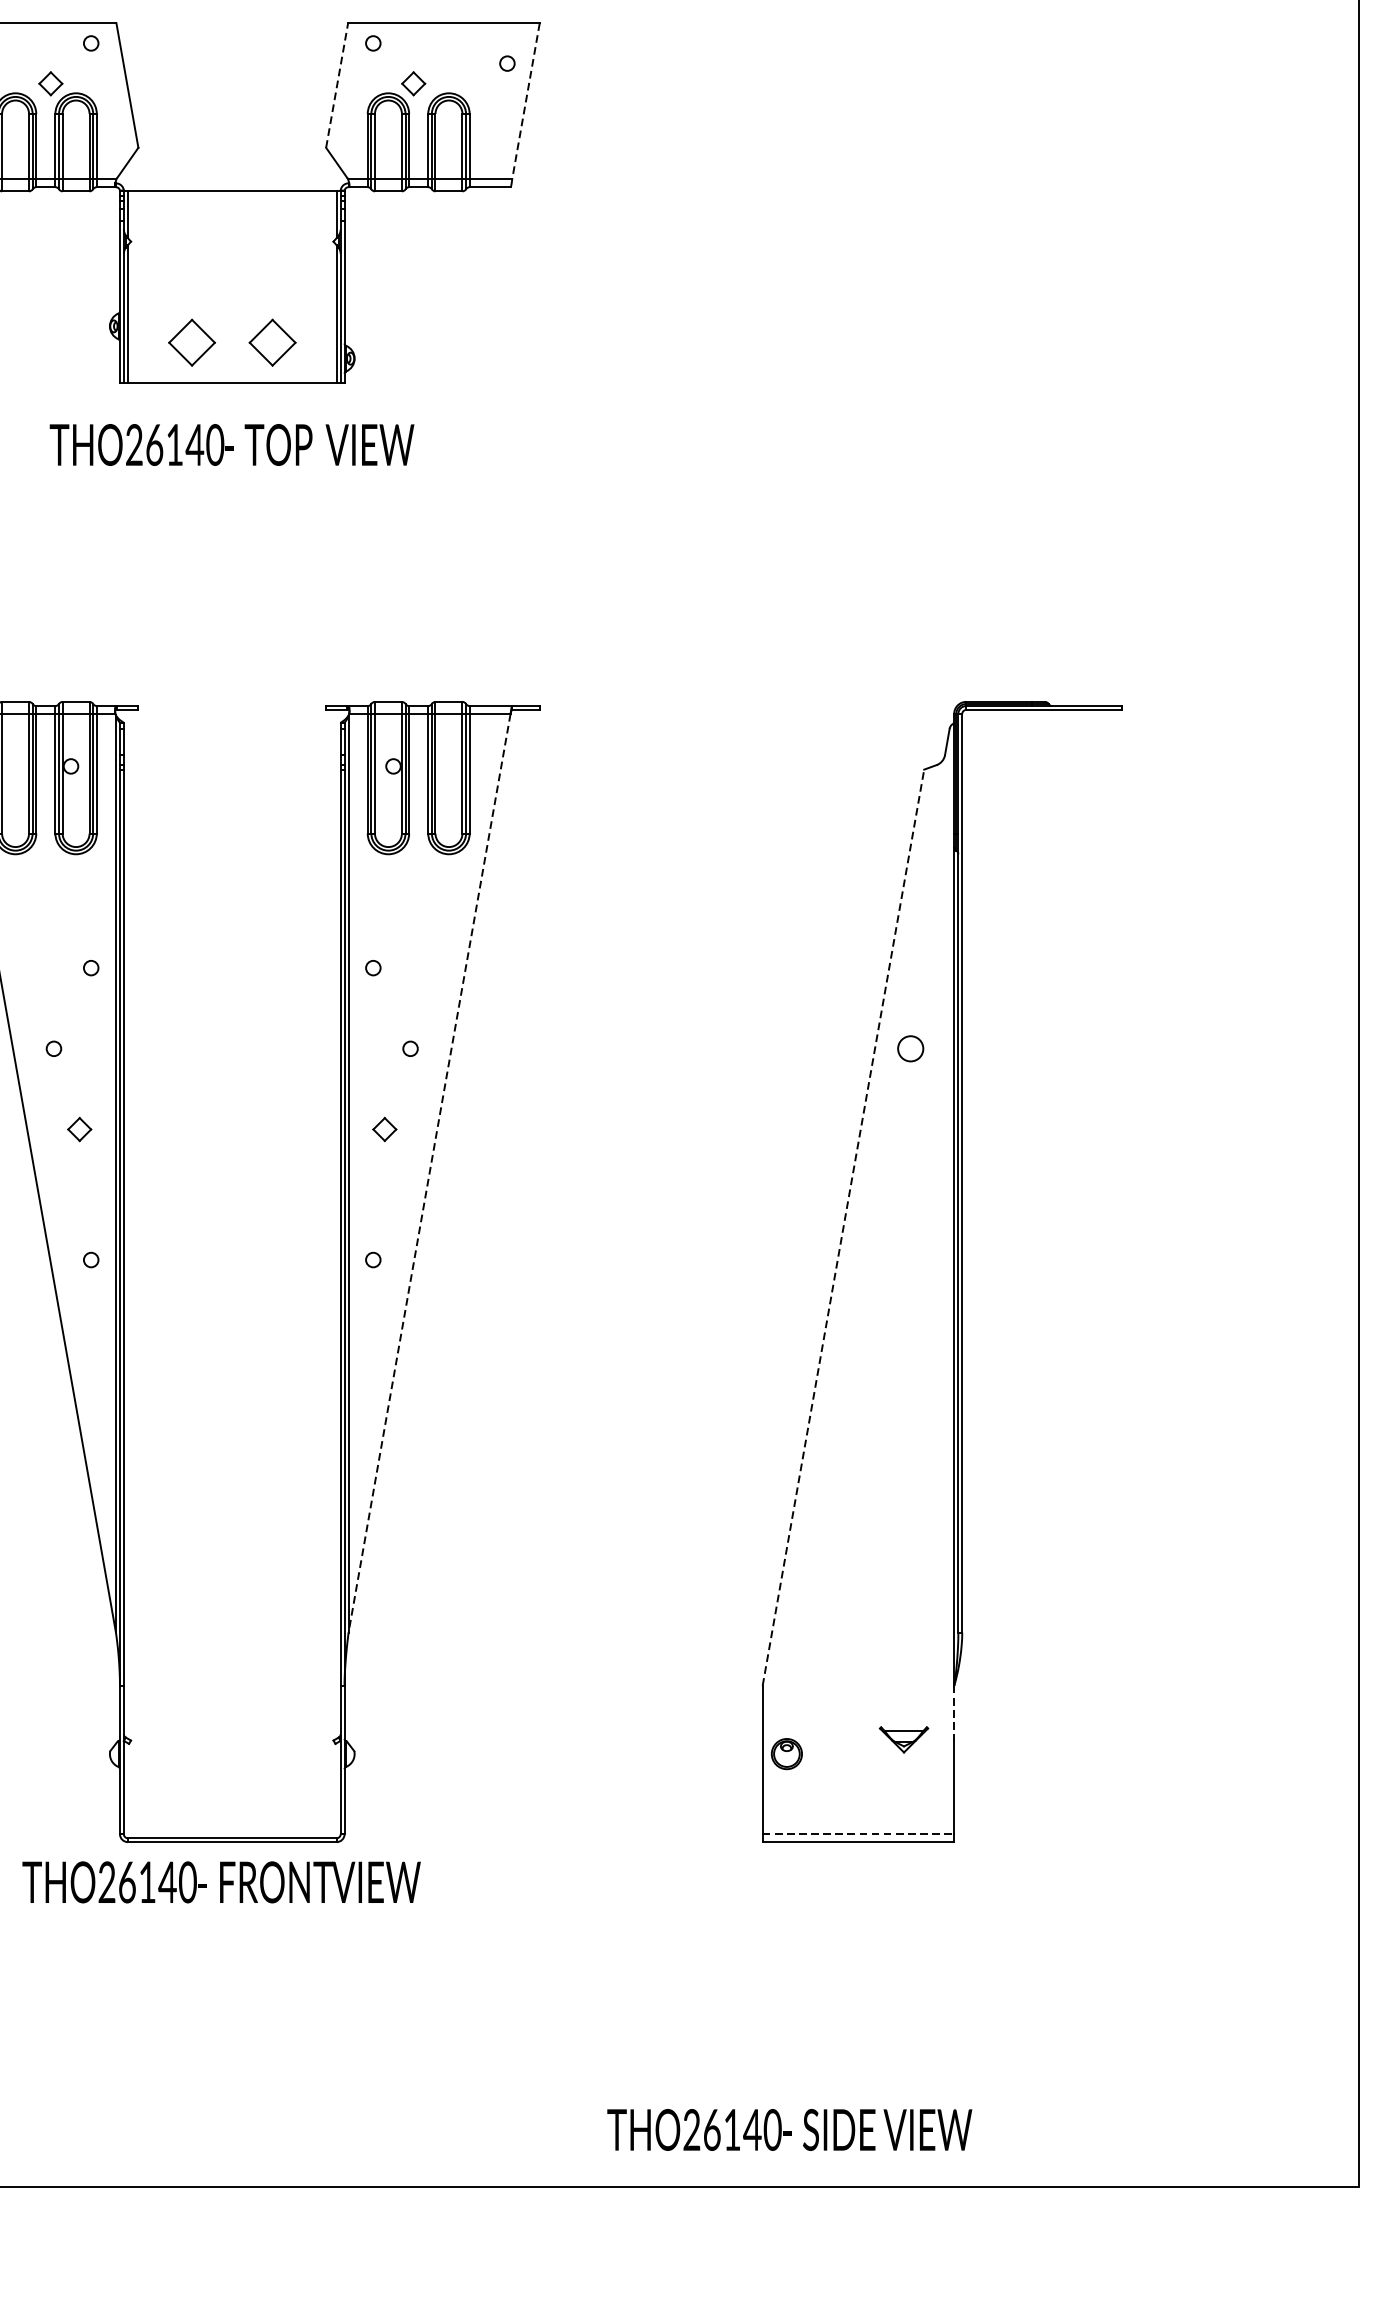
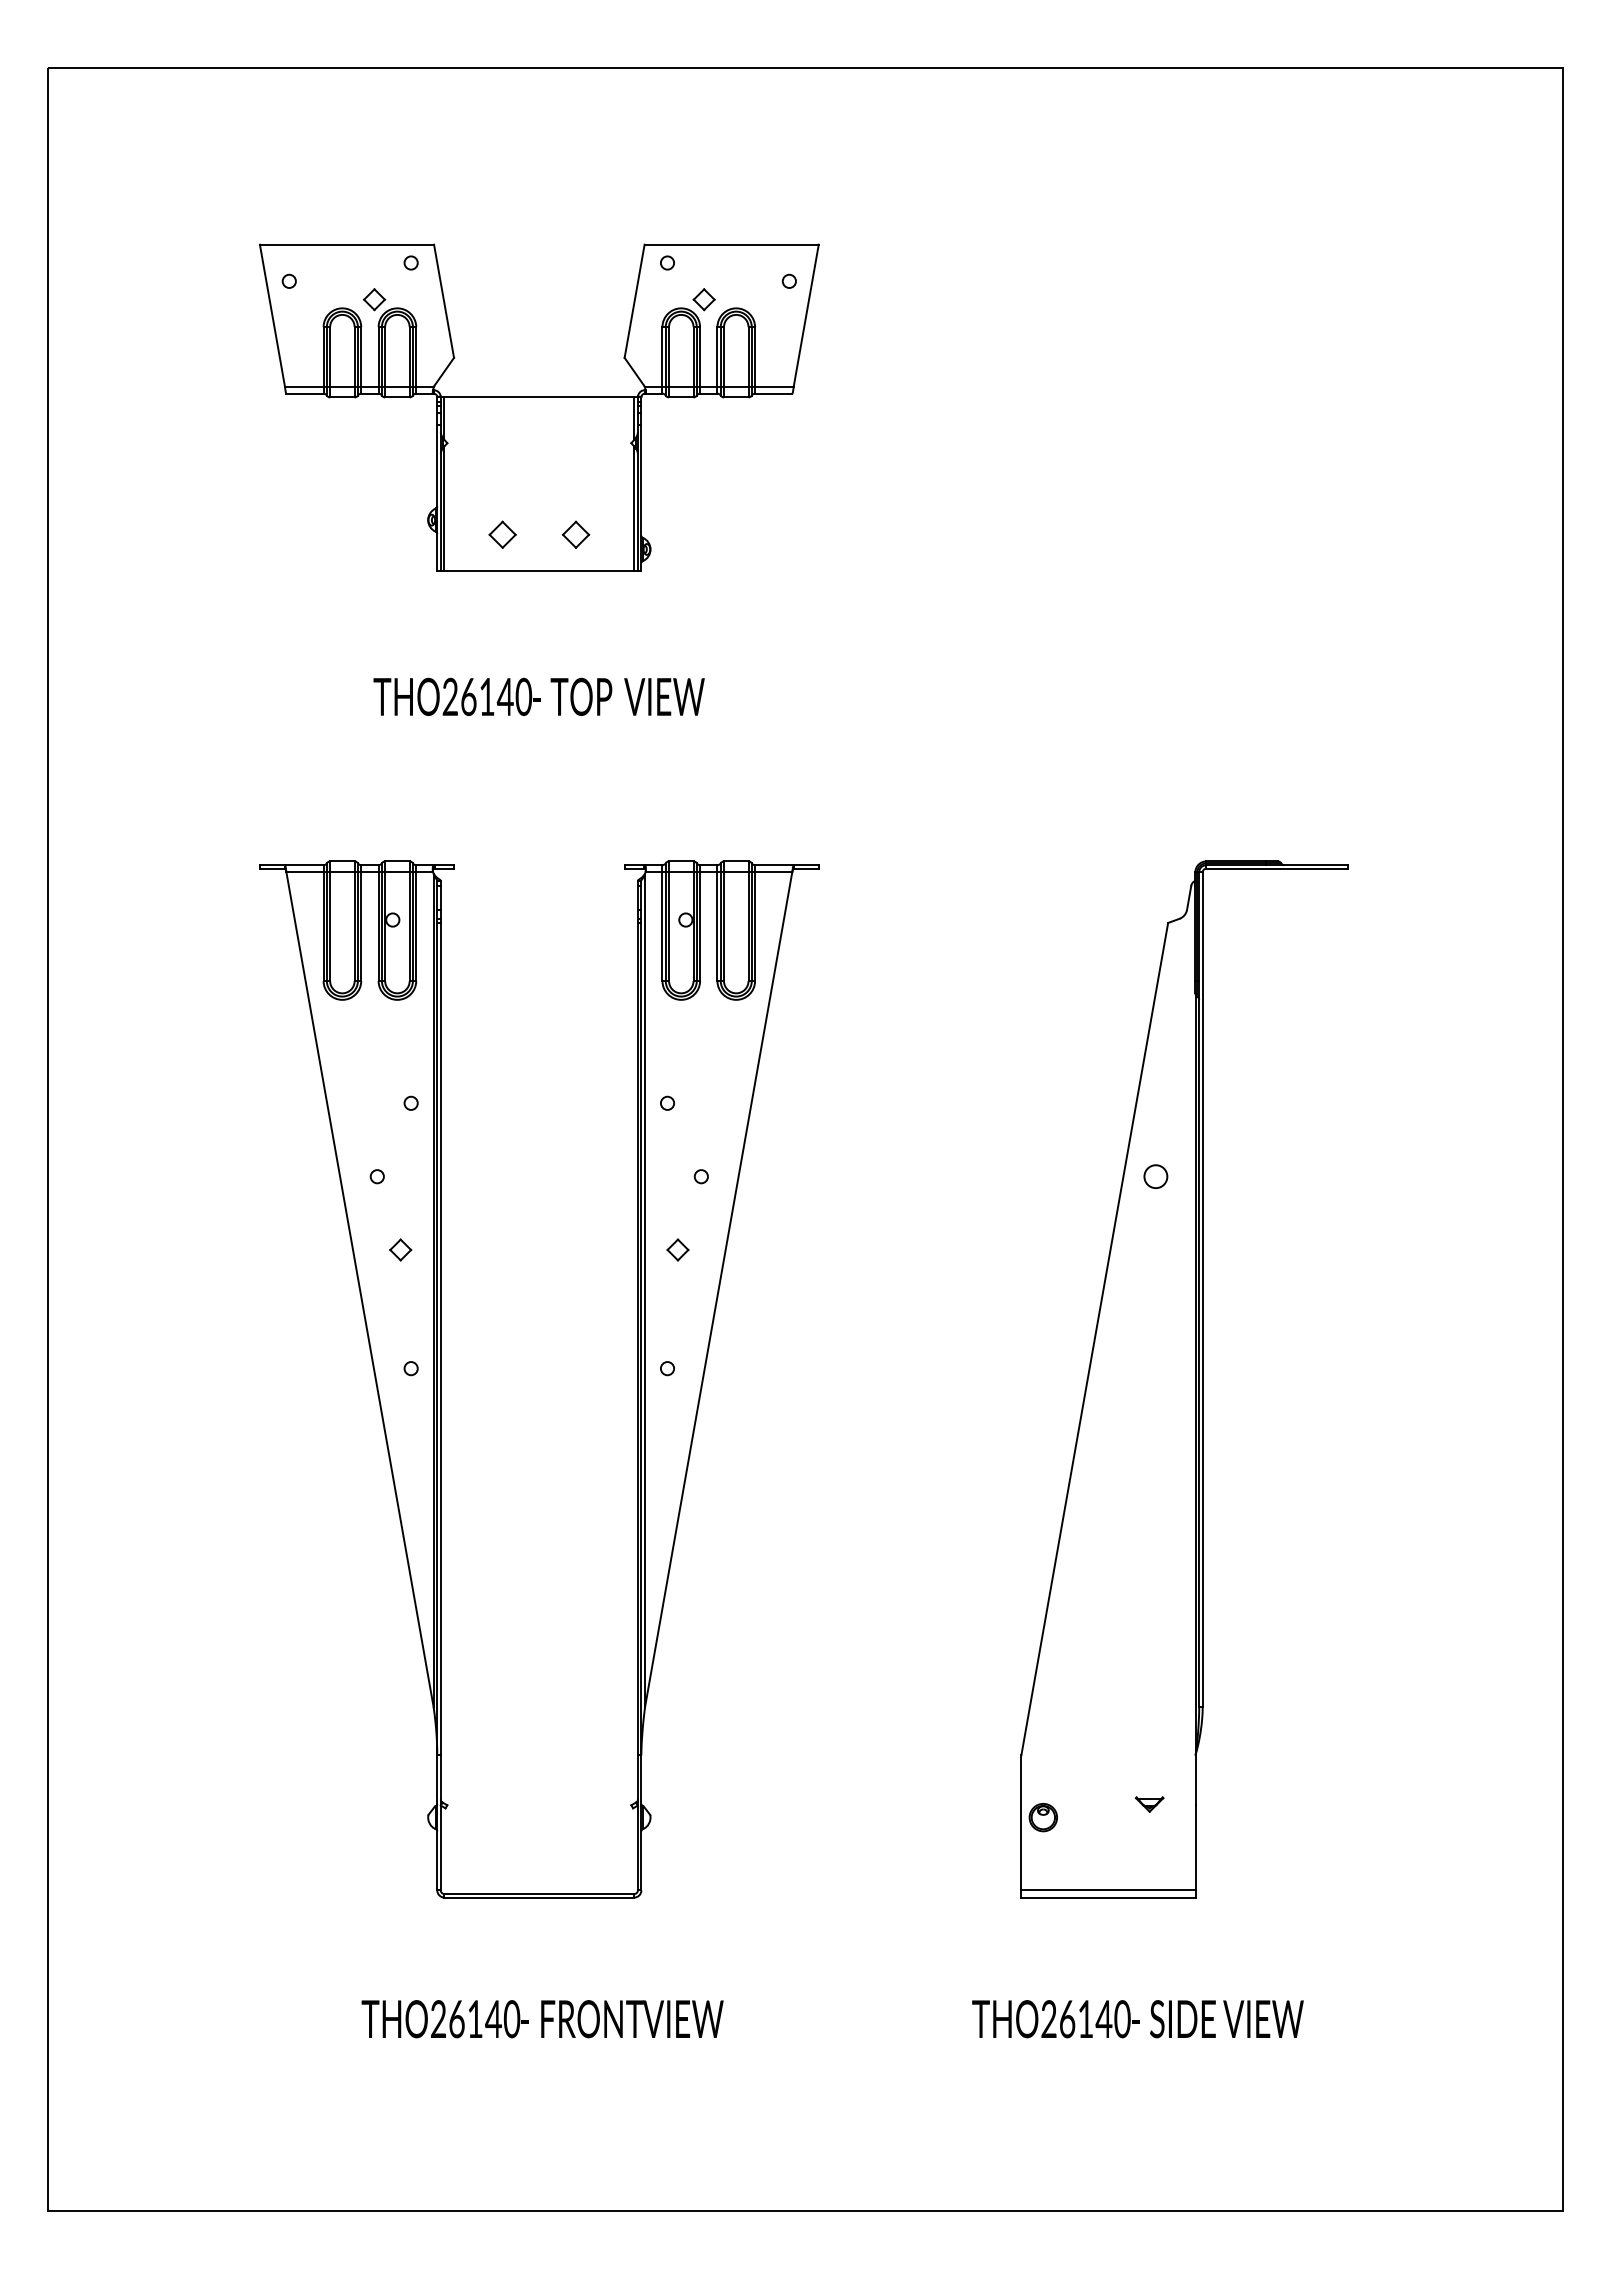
line: (336, 84) -> (634, 300), dashed -> solid
line: (526, 101) -> (806, 315), dashed -> solid
part: (191, 342) -> (502, 534), size x0.62
part: (272, 342) -> (575, 534), size x0.62
text: (231, 444) -> (538, 696), moved
line: (429, 1172) -> (718, 1289), dashed -> solid
line: (843, 1227) -> (1094, 1339), dashed -> solid
line: (954, 1713) -> (1195, 1780), dashed -> solid
part: (903, 1739) -> (1149, 1804), size x0.62
line: (858, 1834) -> (1108, 1890), dashed -> solid
text: (221, 1882) -> (542, 2019), moved
text: (789, 2130) -> (1137, 2019), moved

